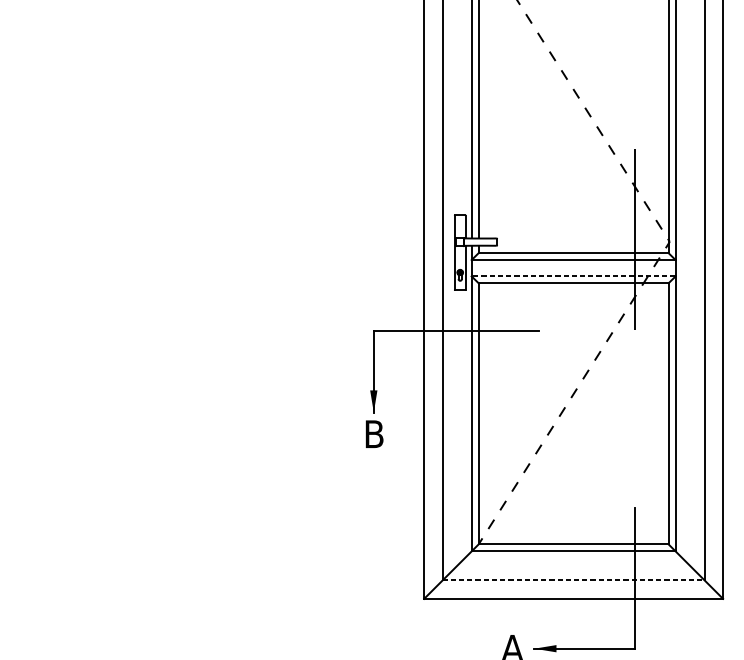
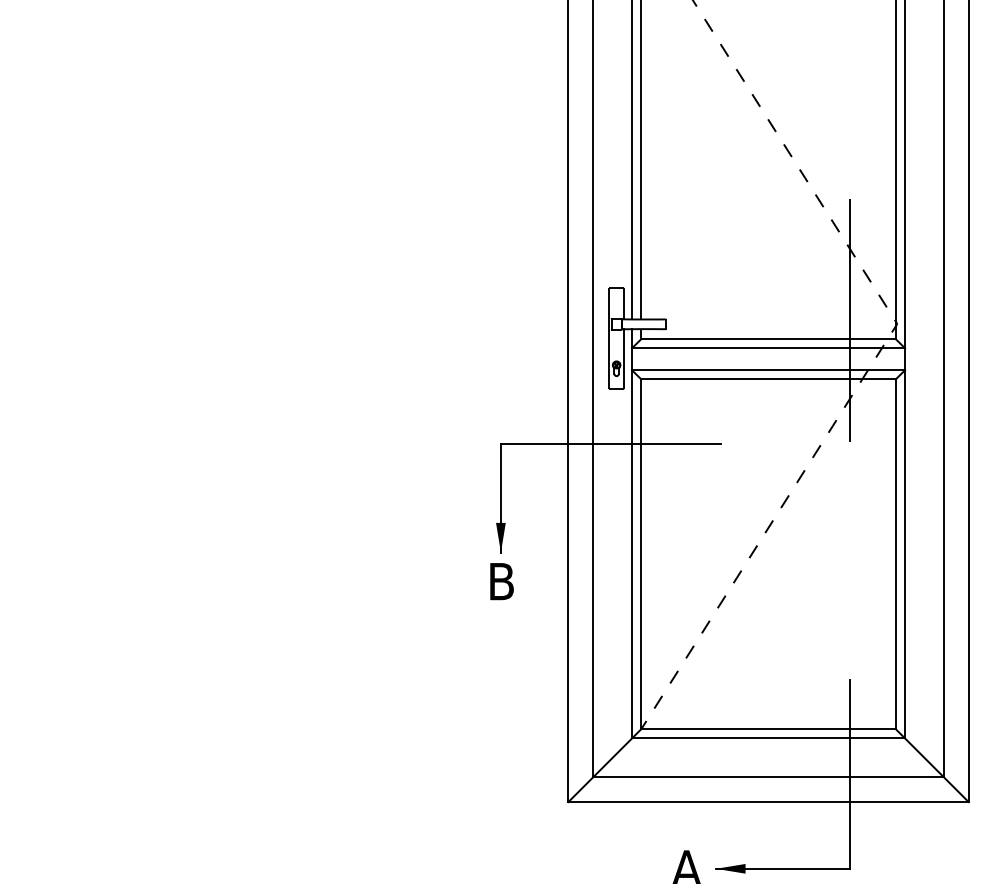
line: (573, 276) -> (768, 370), dashed -> solid
line: (574, 580) -> (769, 777), dashed -> solid

